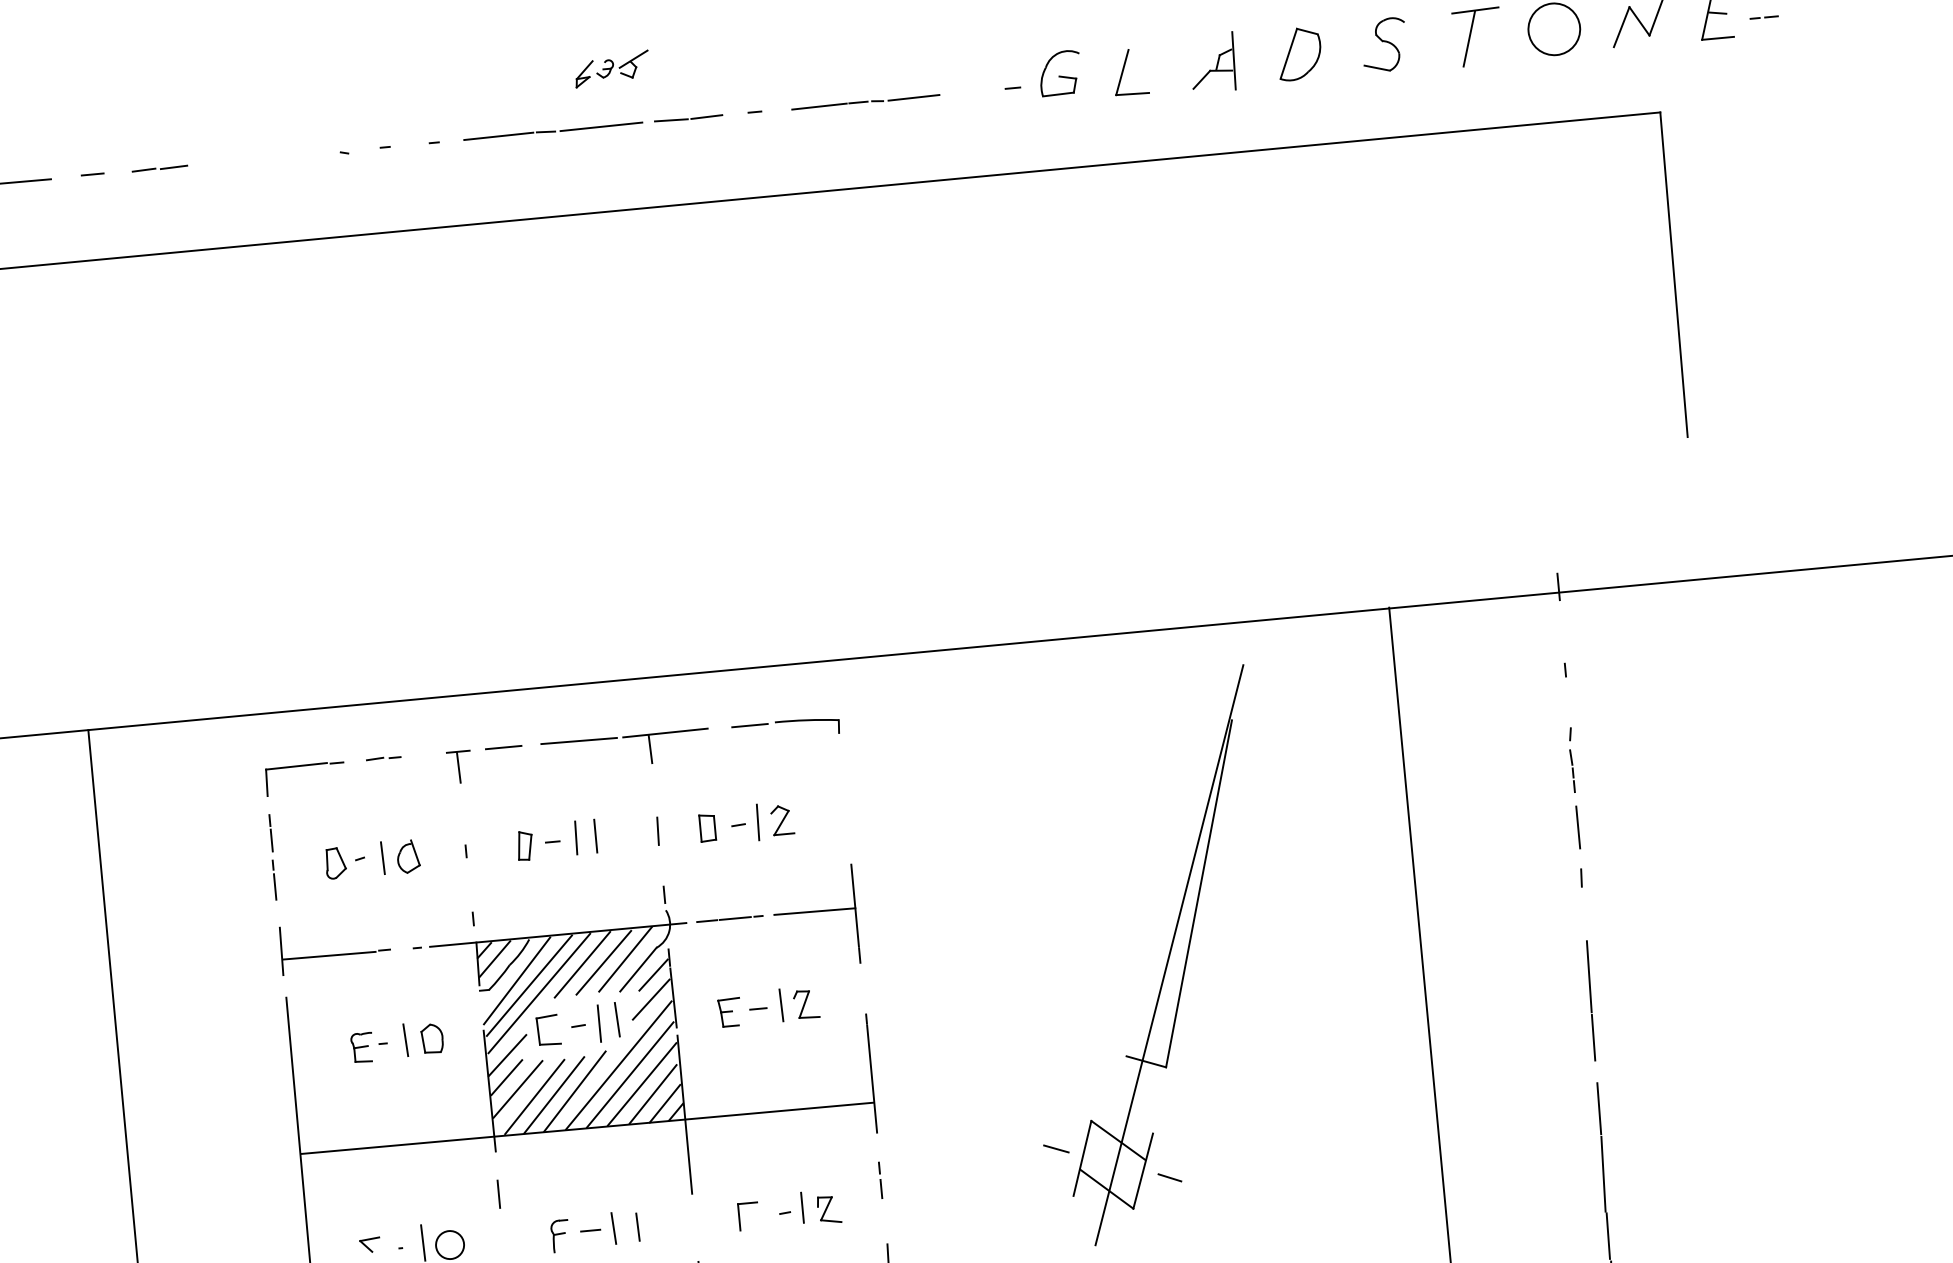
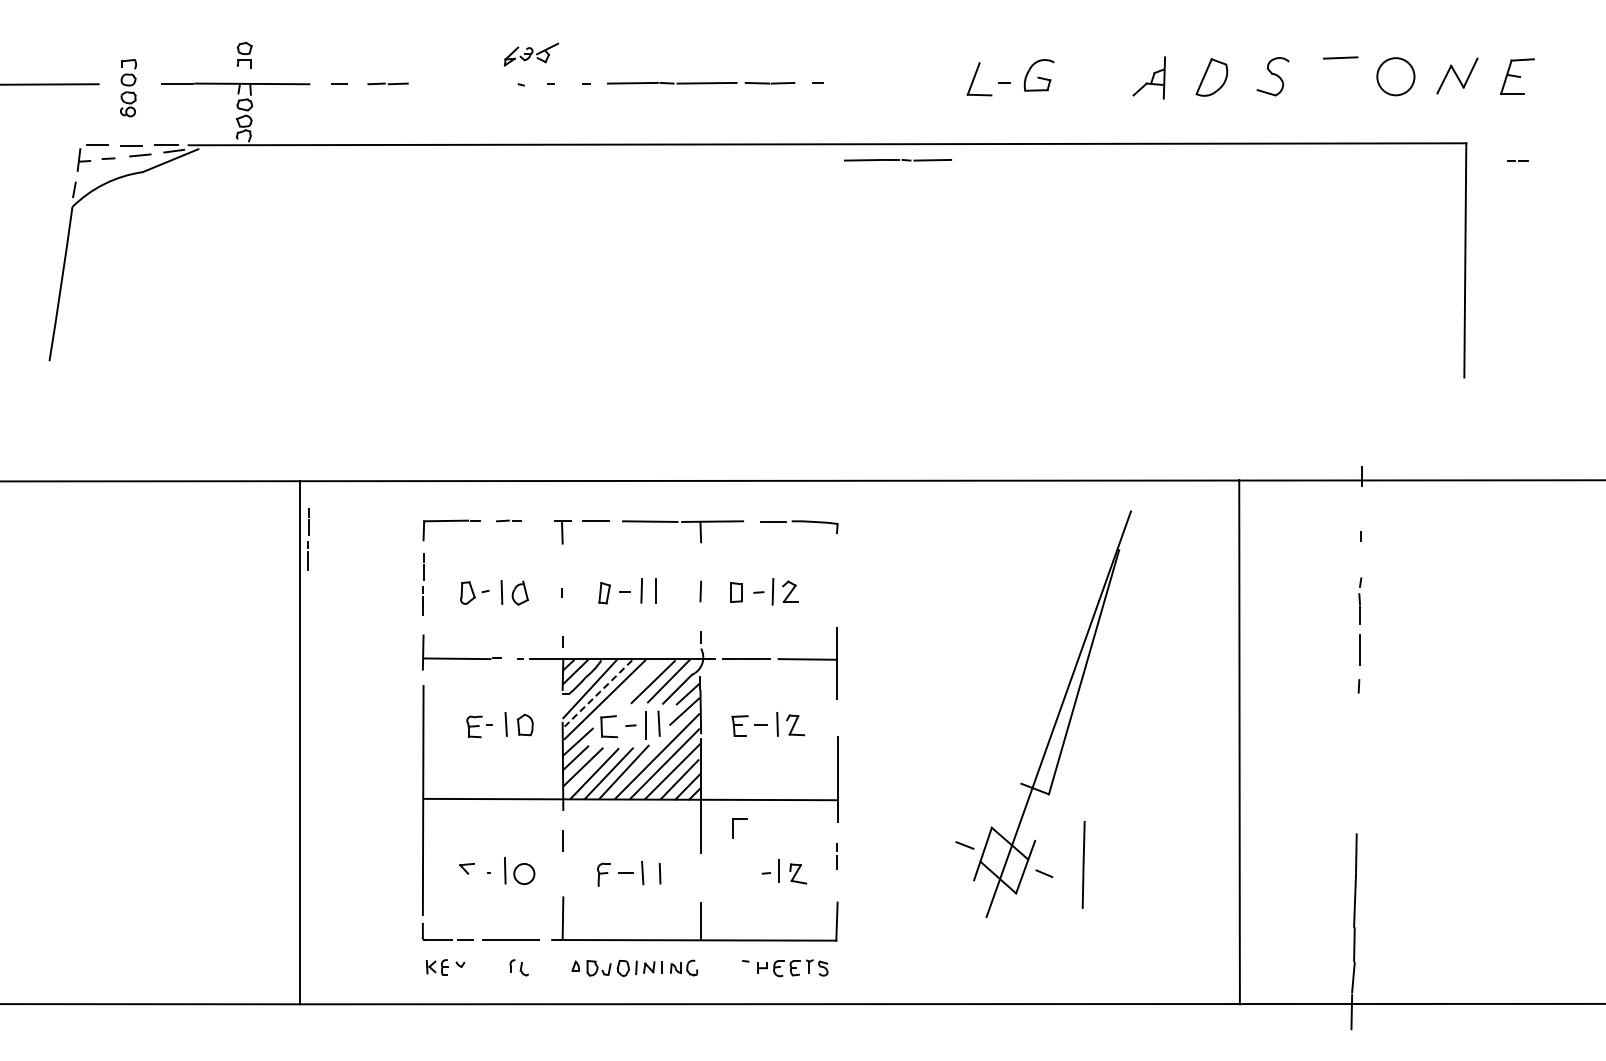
line: (1764, 16) -> (1518, 160), moved
line: (1469, 38) -> (1334, 77), removed
part: (610, 69) -> (530, 54), moved
part: (1130, 72) -> (979, 79), moved
line: (866, 102) -> (898, 160), moved
line: (108, 812) -> (308, 541), added
line: (581, 963) -> (637, 681), removed
line: (529, 985) -> (598, 693), solid -> dashed
line: (1590, 1000) -> (1083, 864), moved
part: (747, 1216) -> (739, 828), moved

